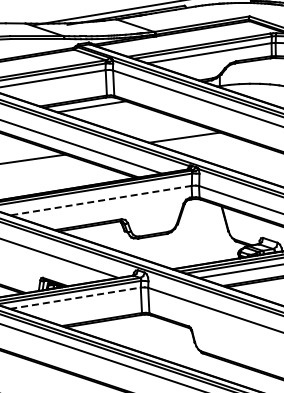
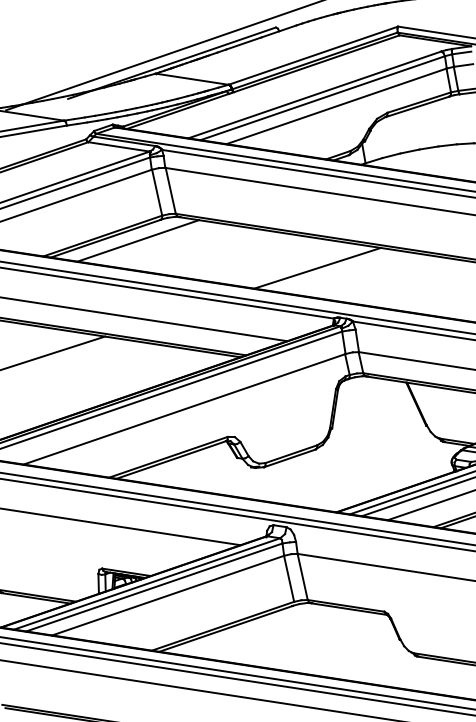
line: (101, 200) -> (185, 409), dashed -> solid
line: (76, 298) -> (170, 595), dashed -> solid

